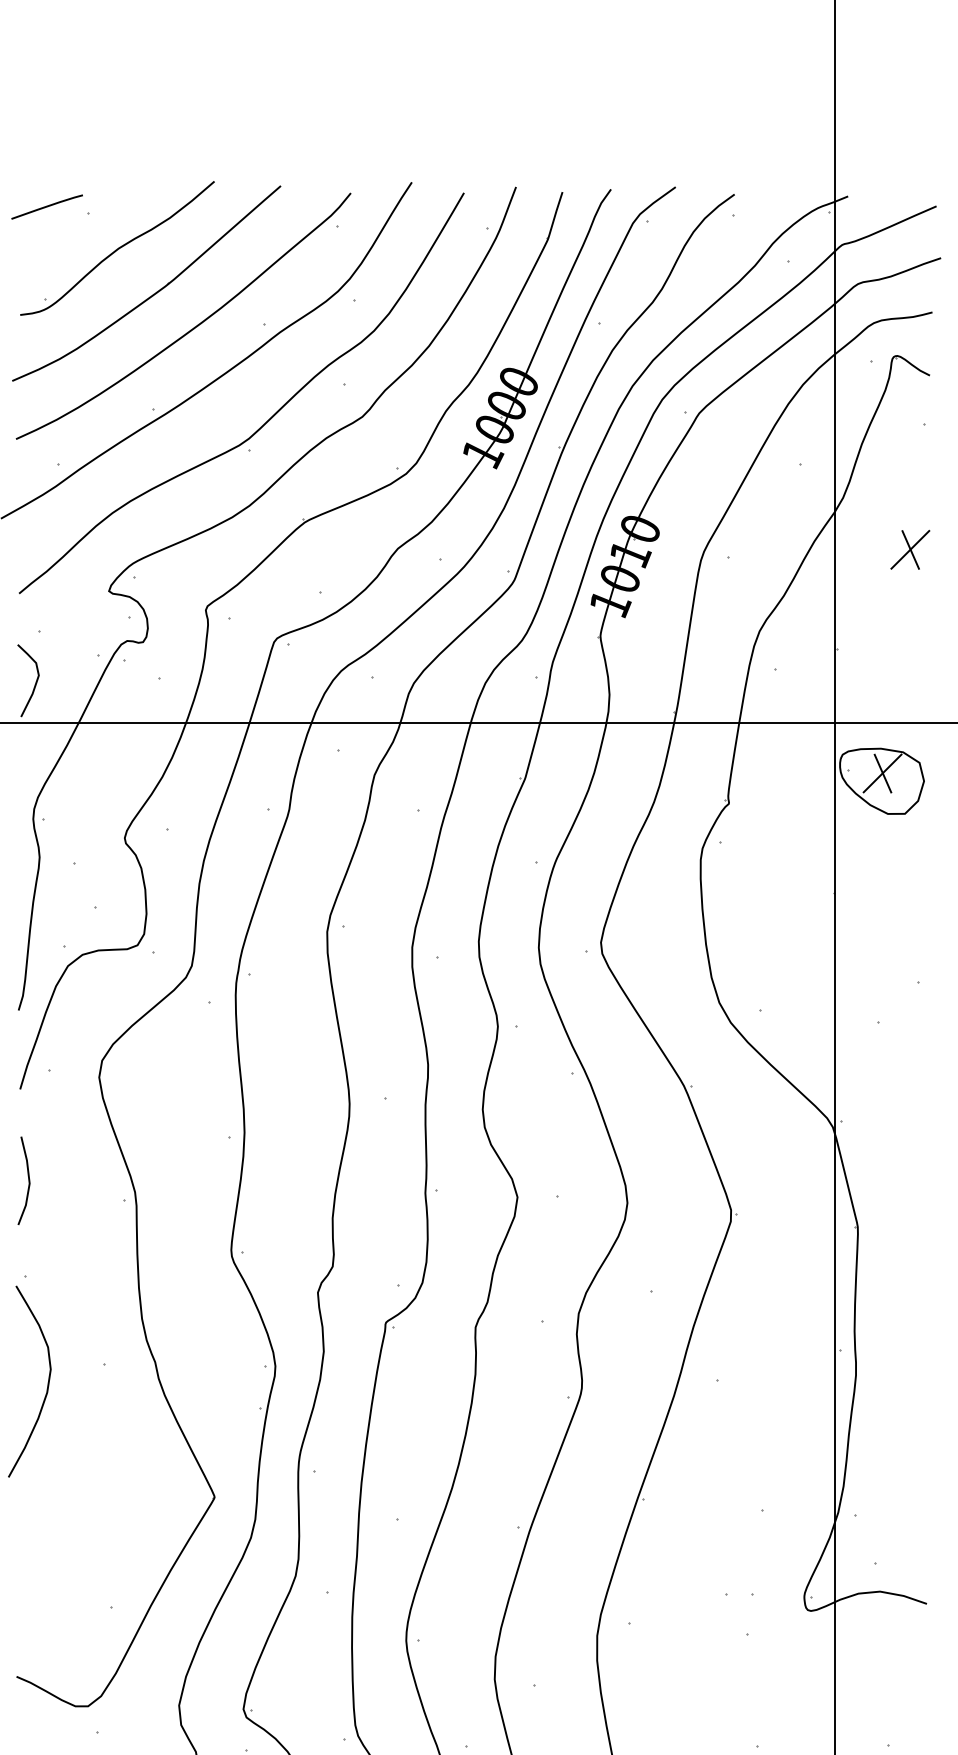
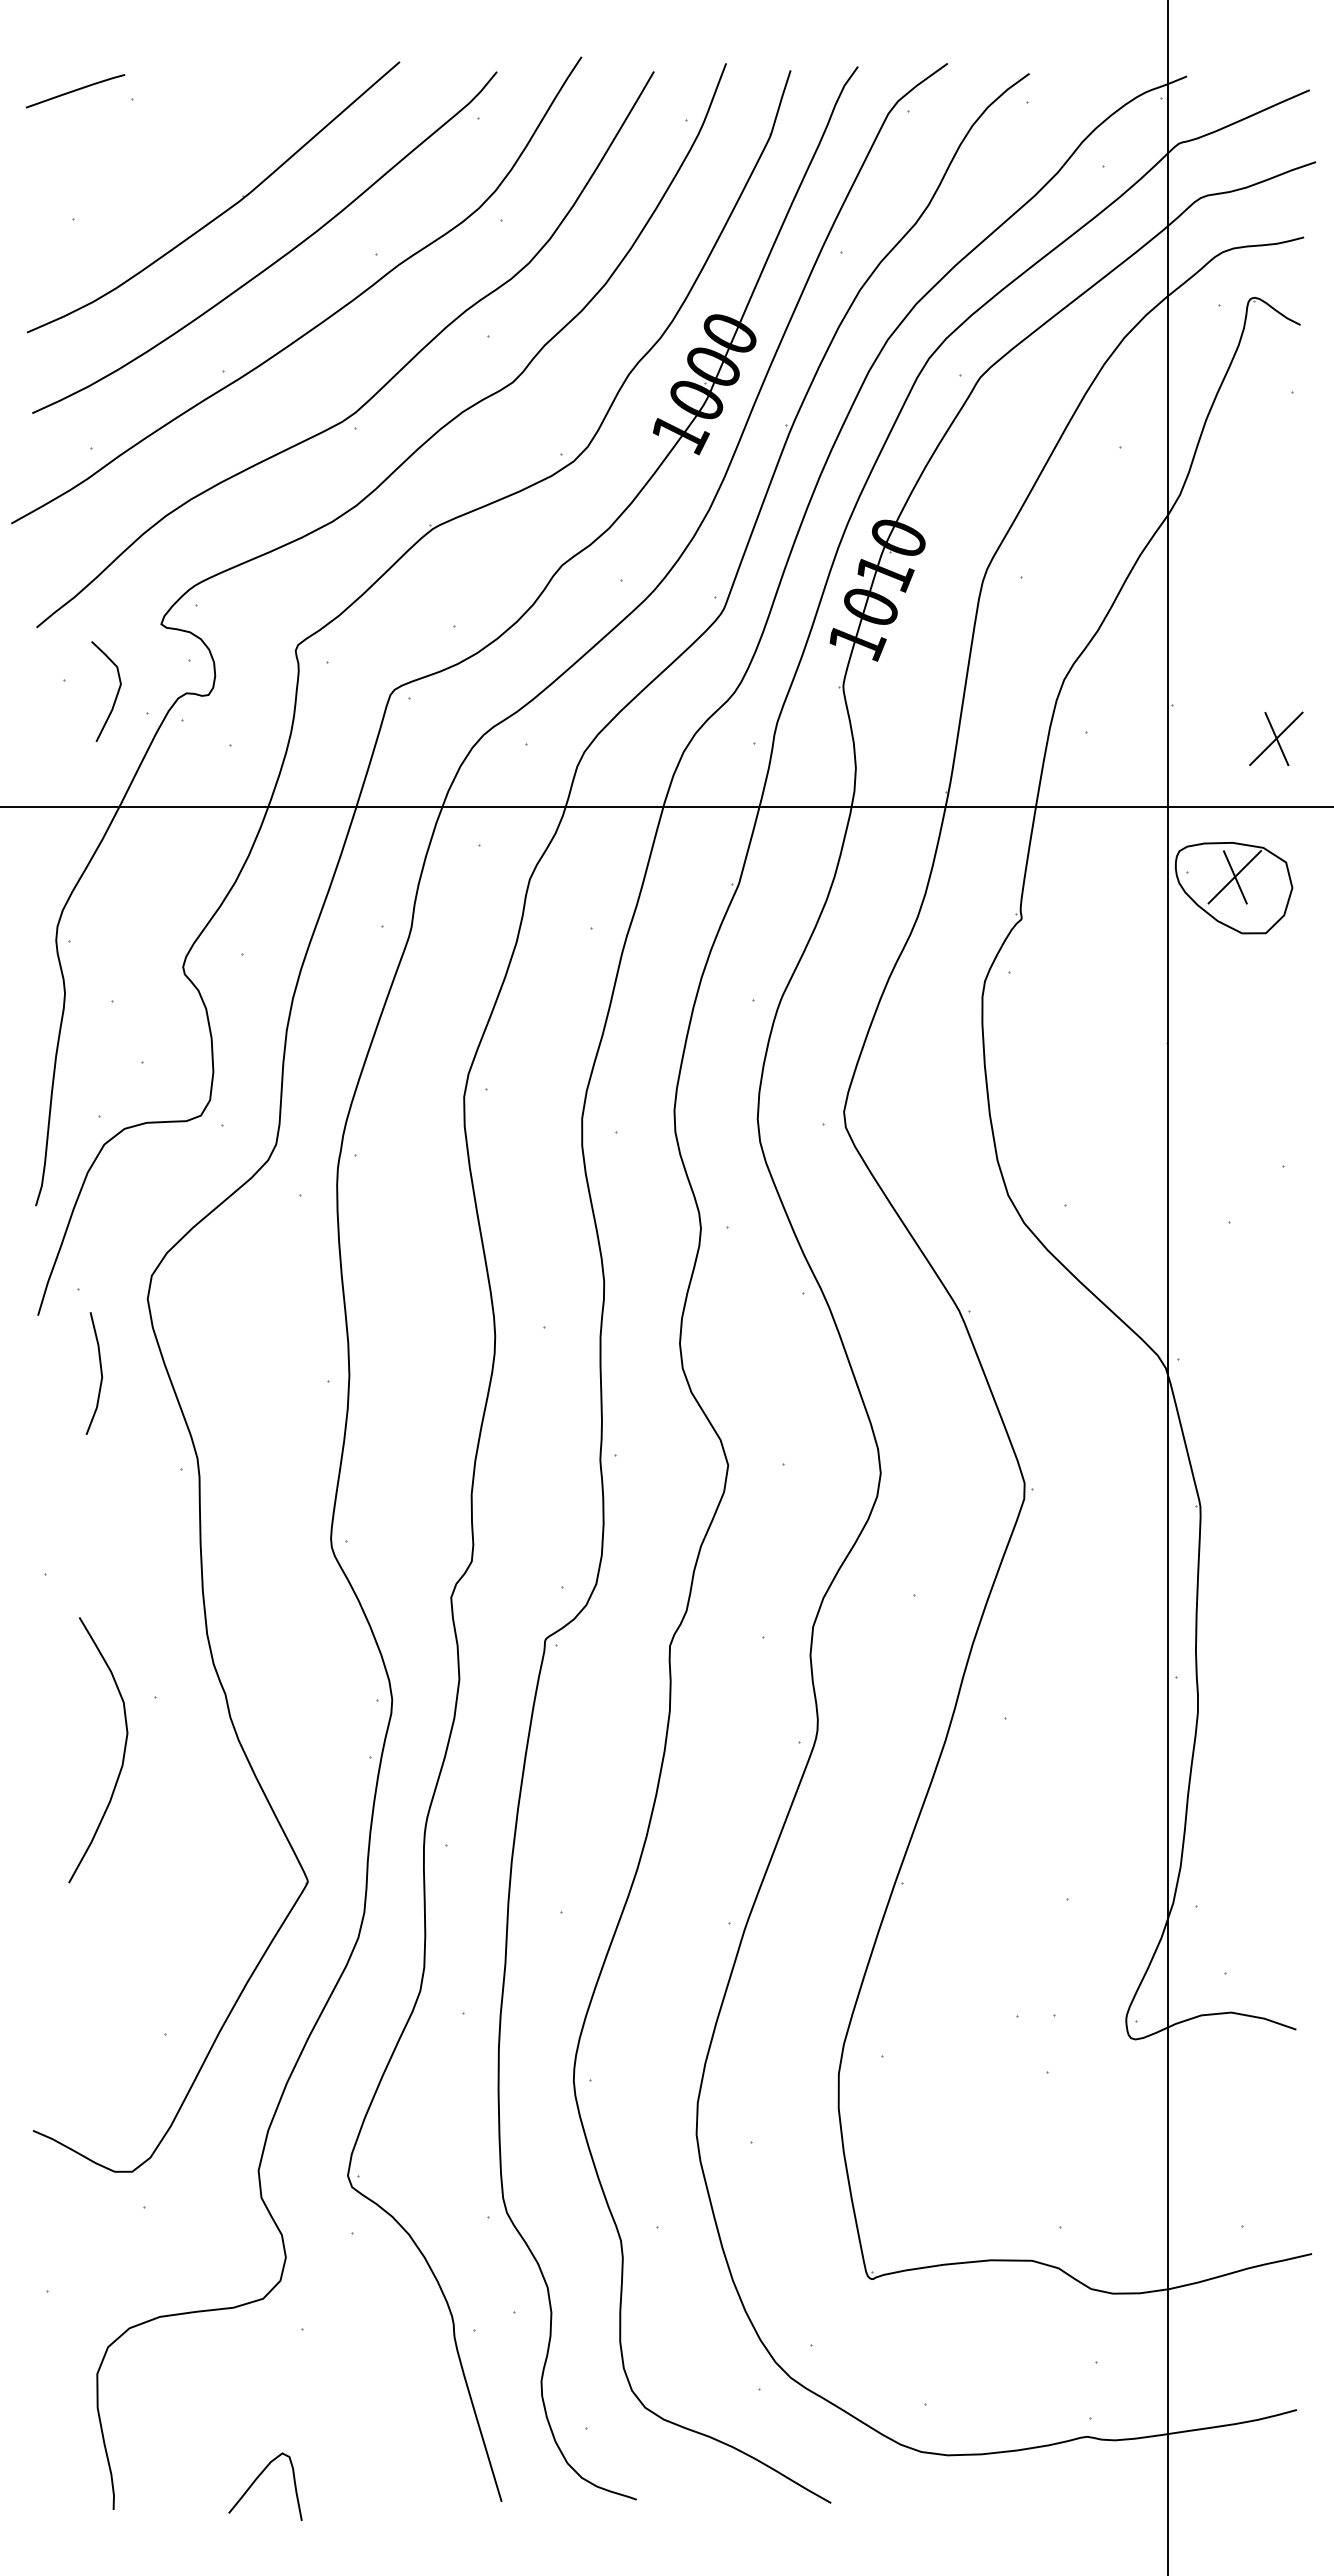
curve: (117, 248) -> (173, 148), removed
part: (910, 549) -> (1276, 738), moved
curve: (35, 682) -> (116, 693), moved
line: (28, 1180) -> (100, 1373), moved
curve: (47, 1386) -> (122, 1757), moved

